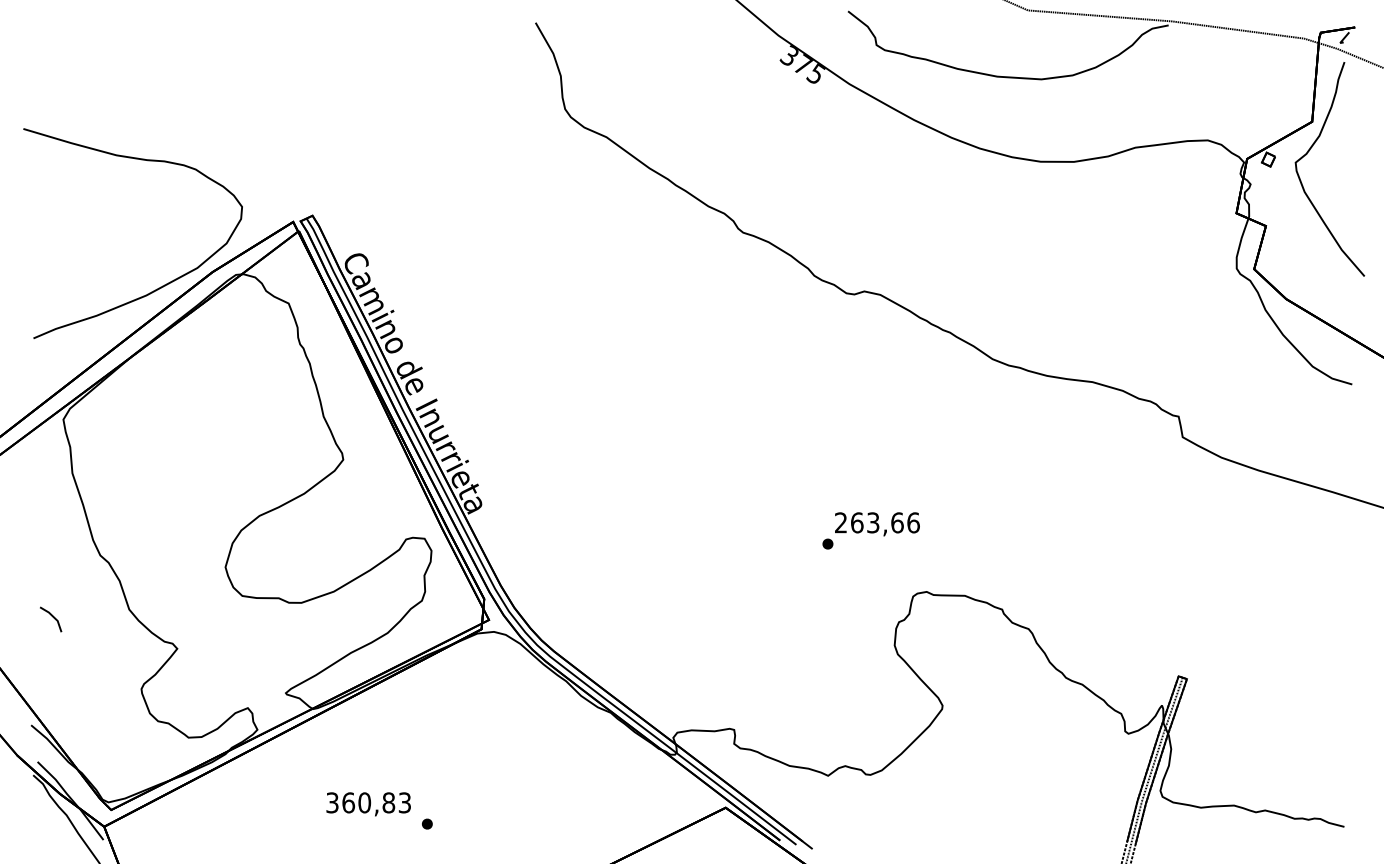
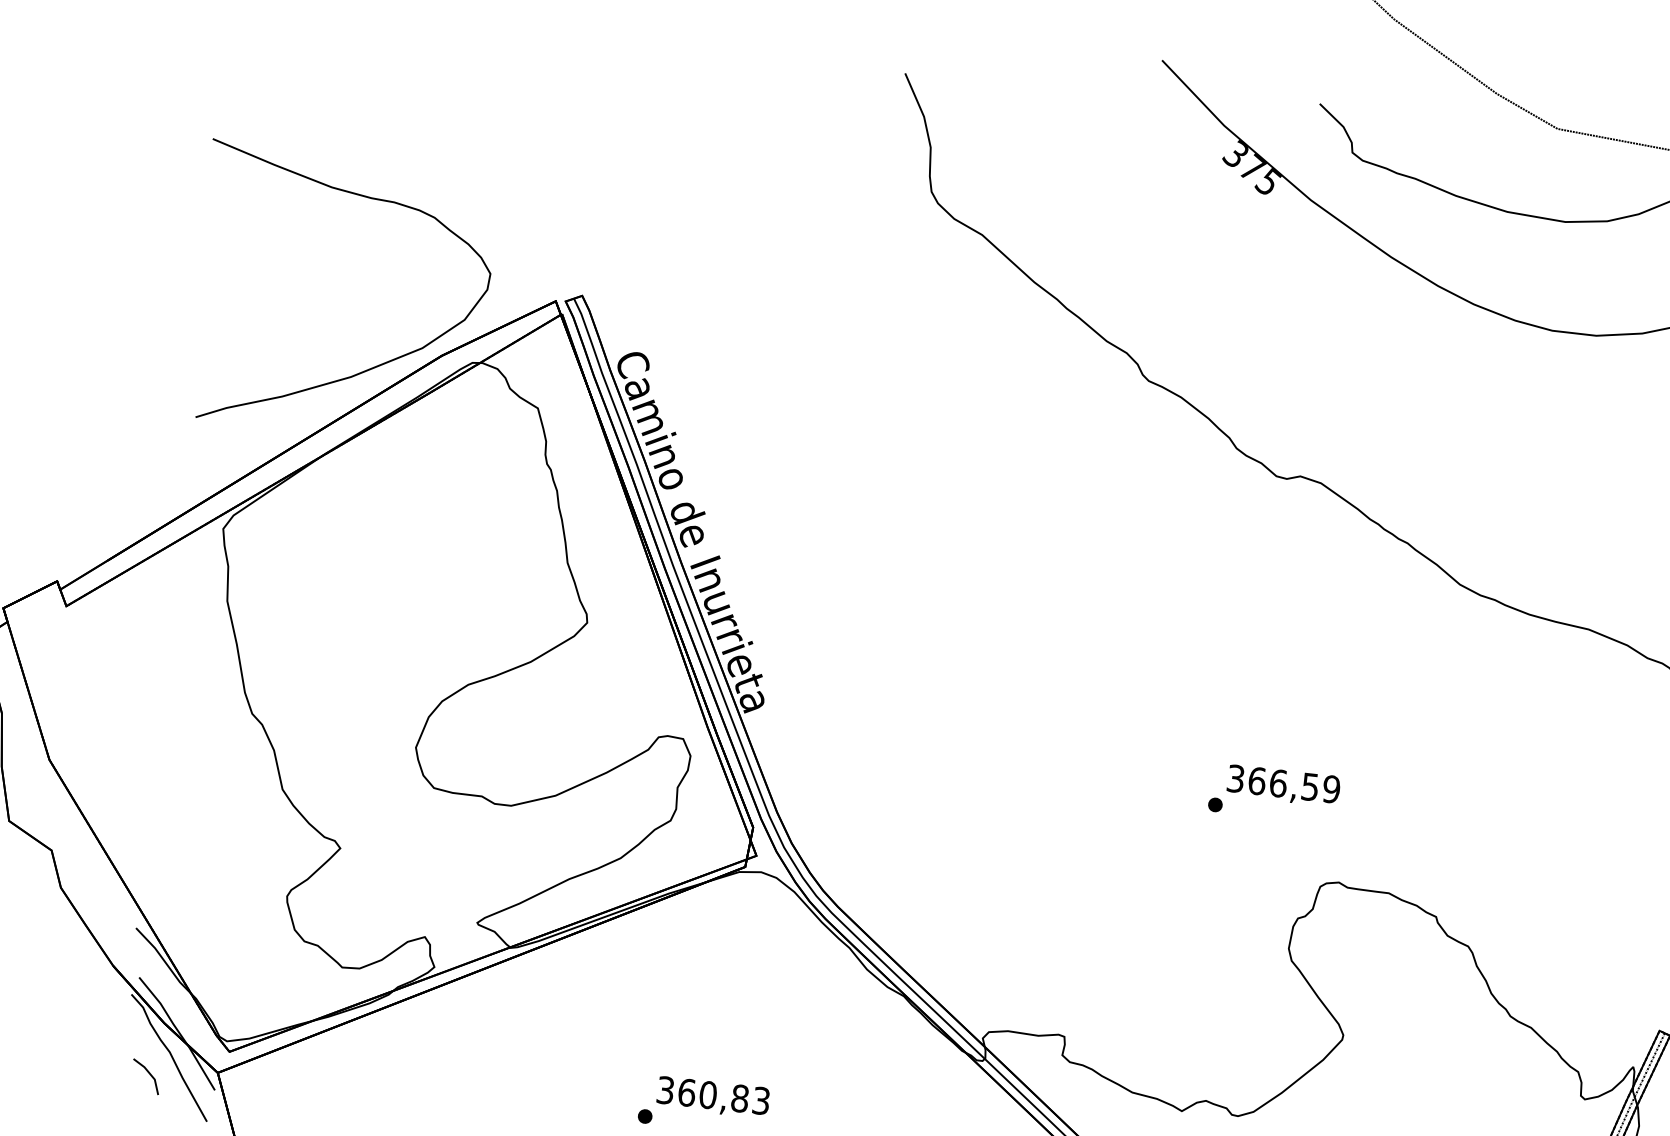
text: (877, 522) -> (1284, 783), 263,66 -> 366,59
line: (52, 617) -> (148, 1074), moved
text: (368, 804) -> (712, 1097), moved

